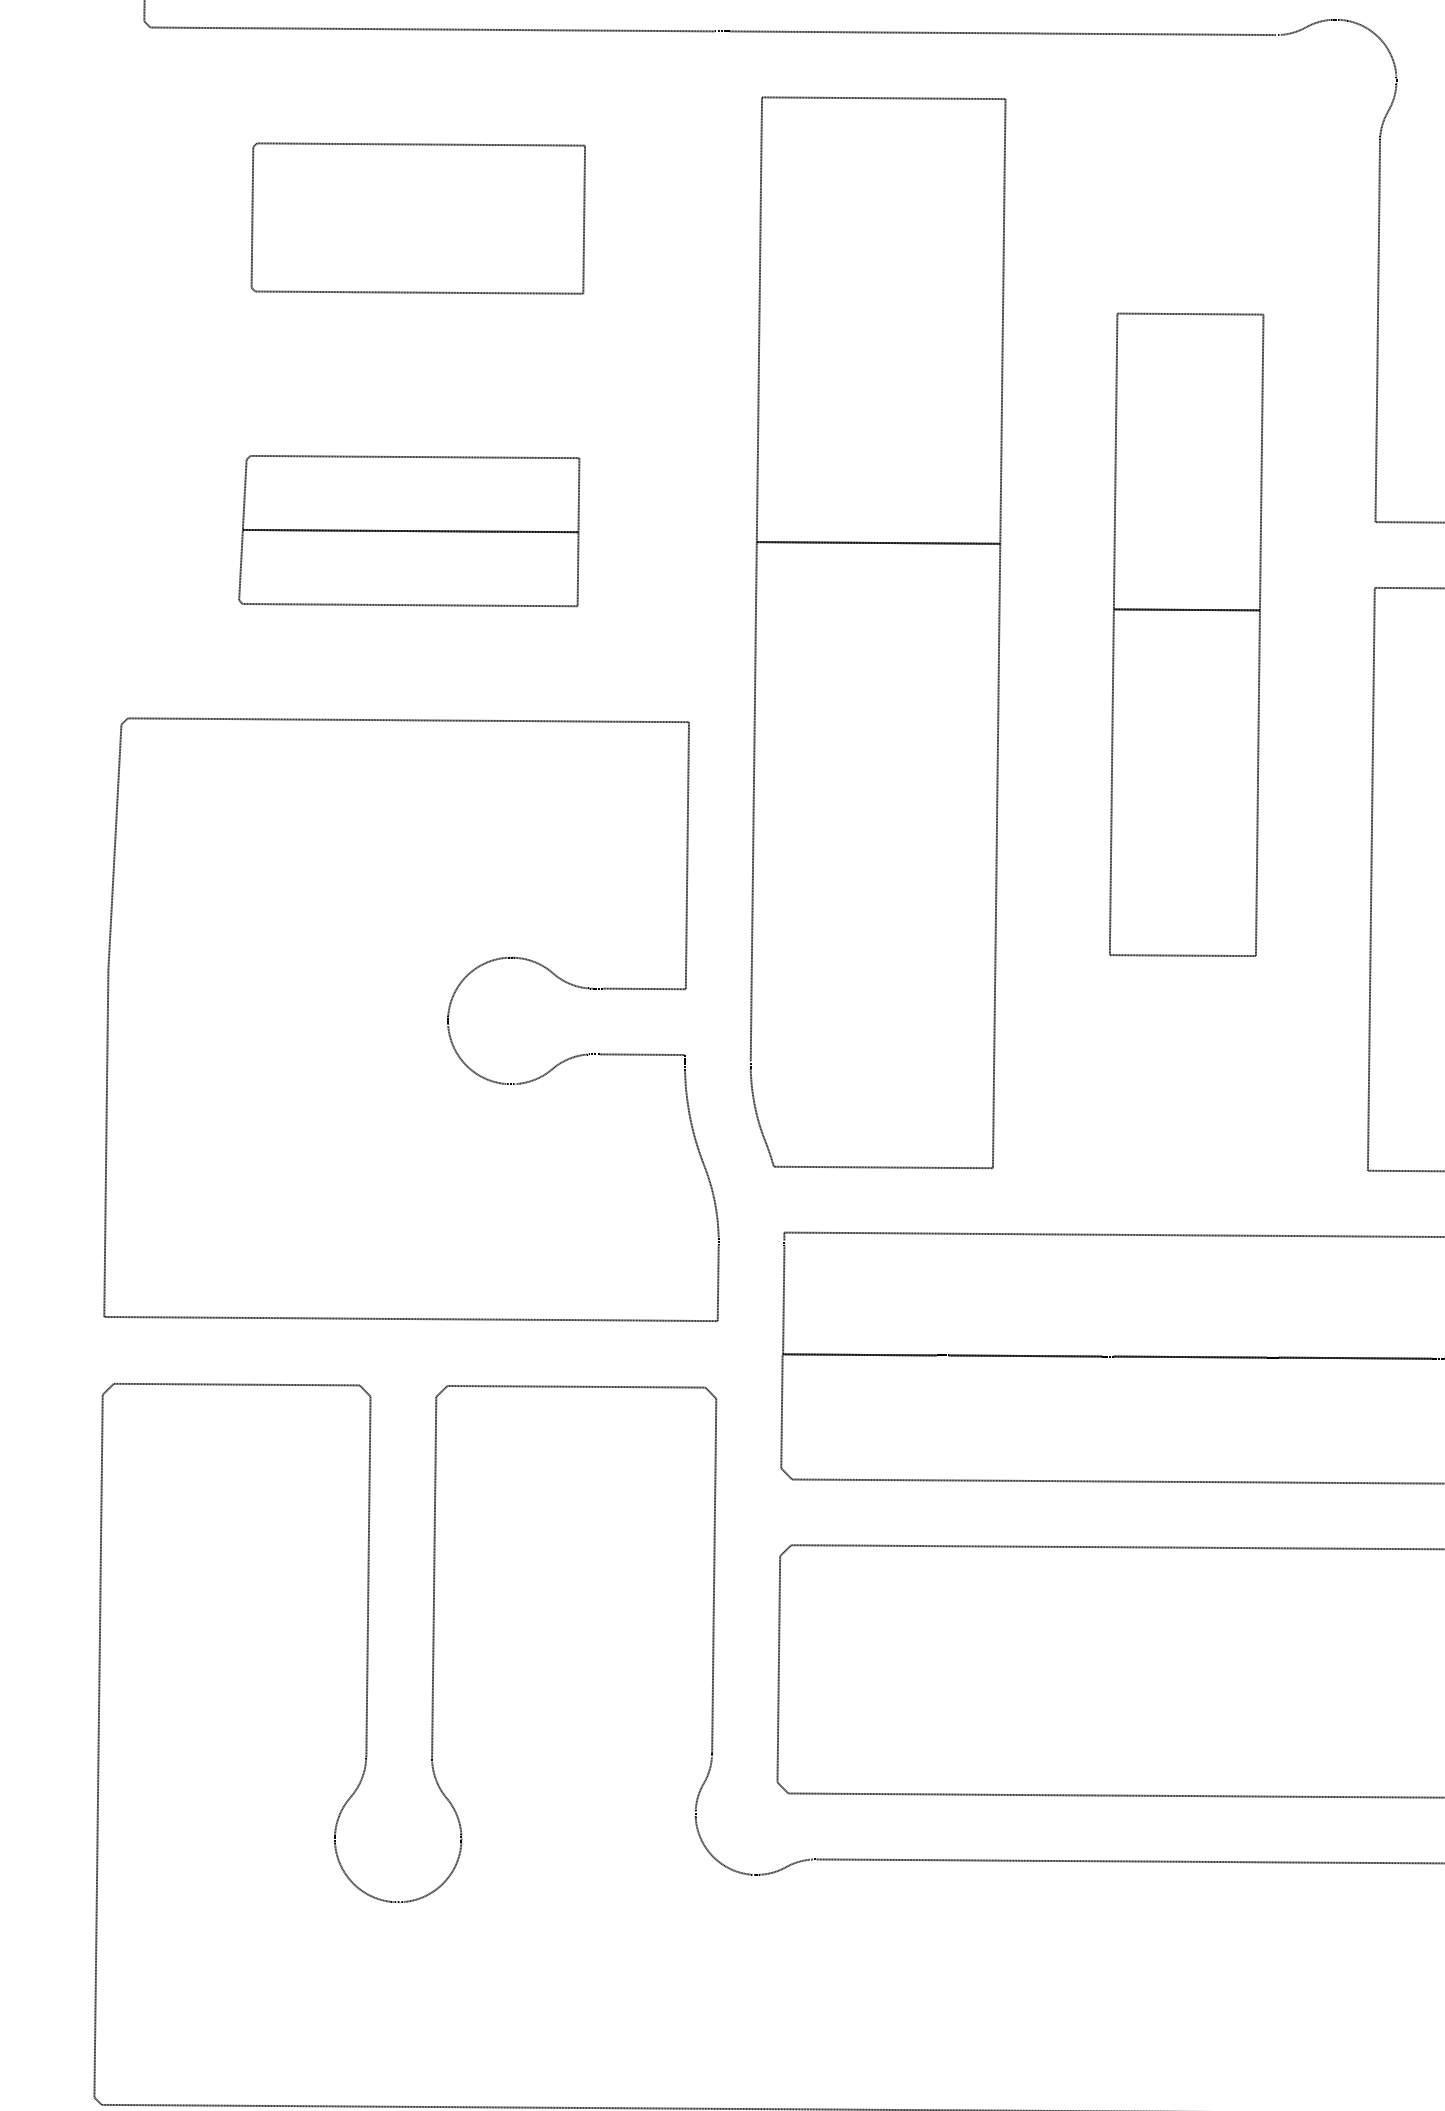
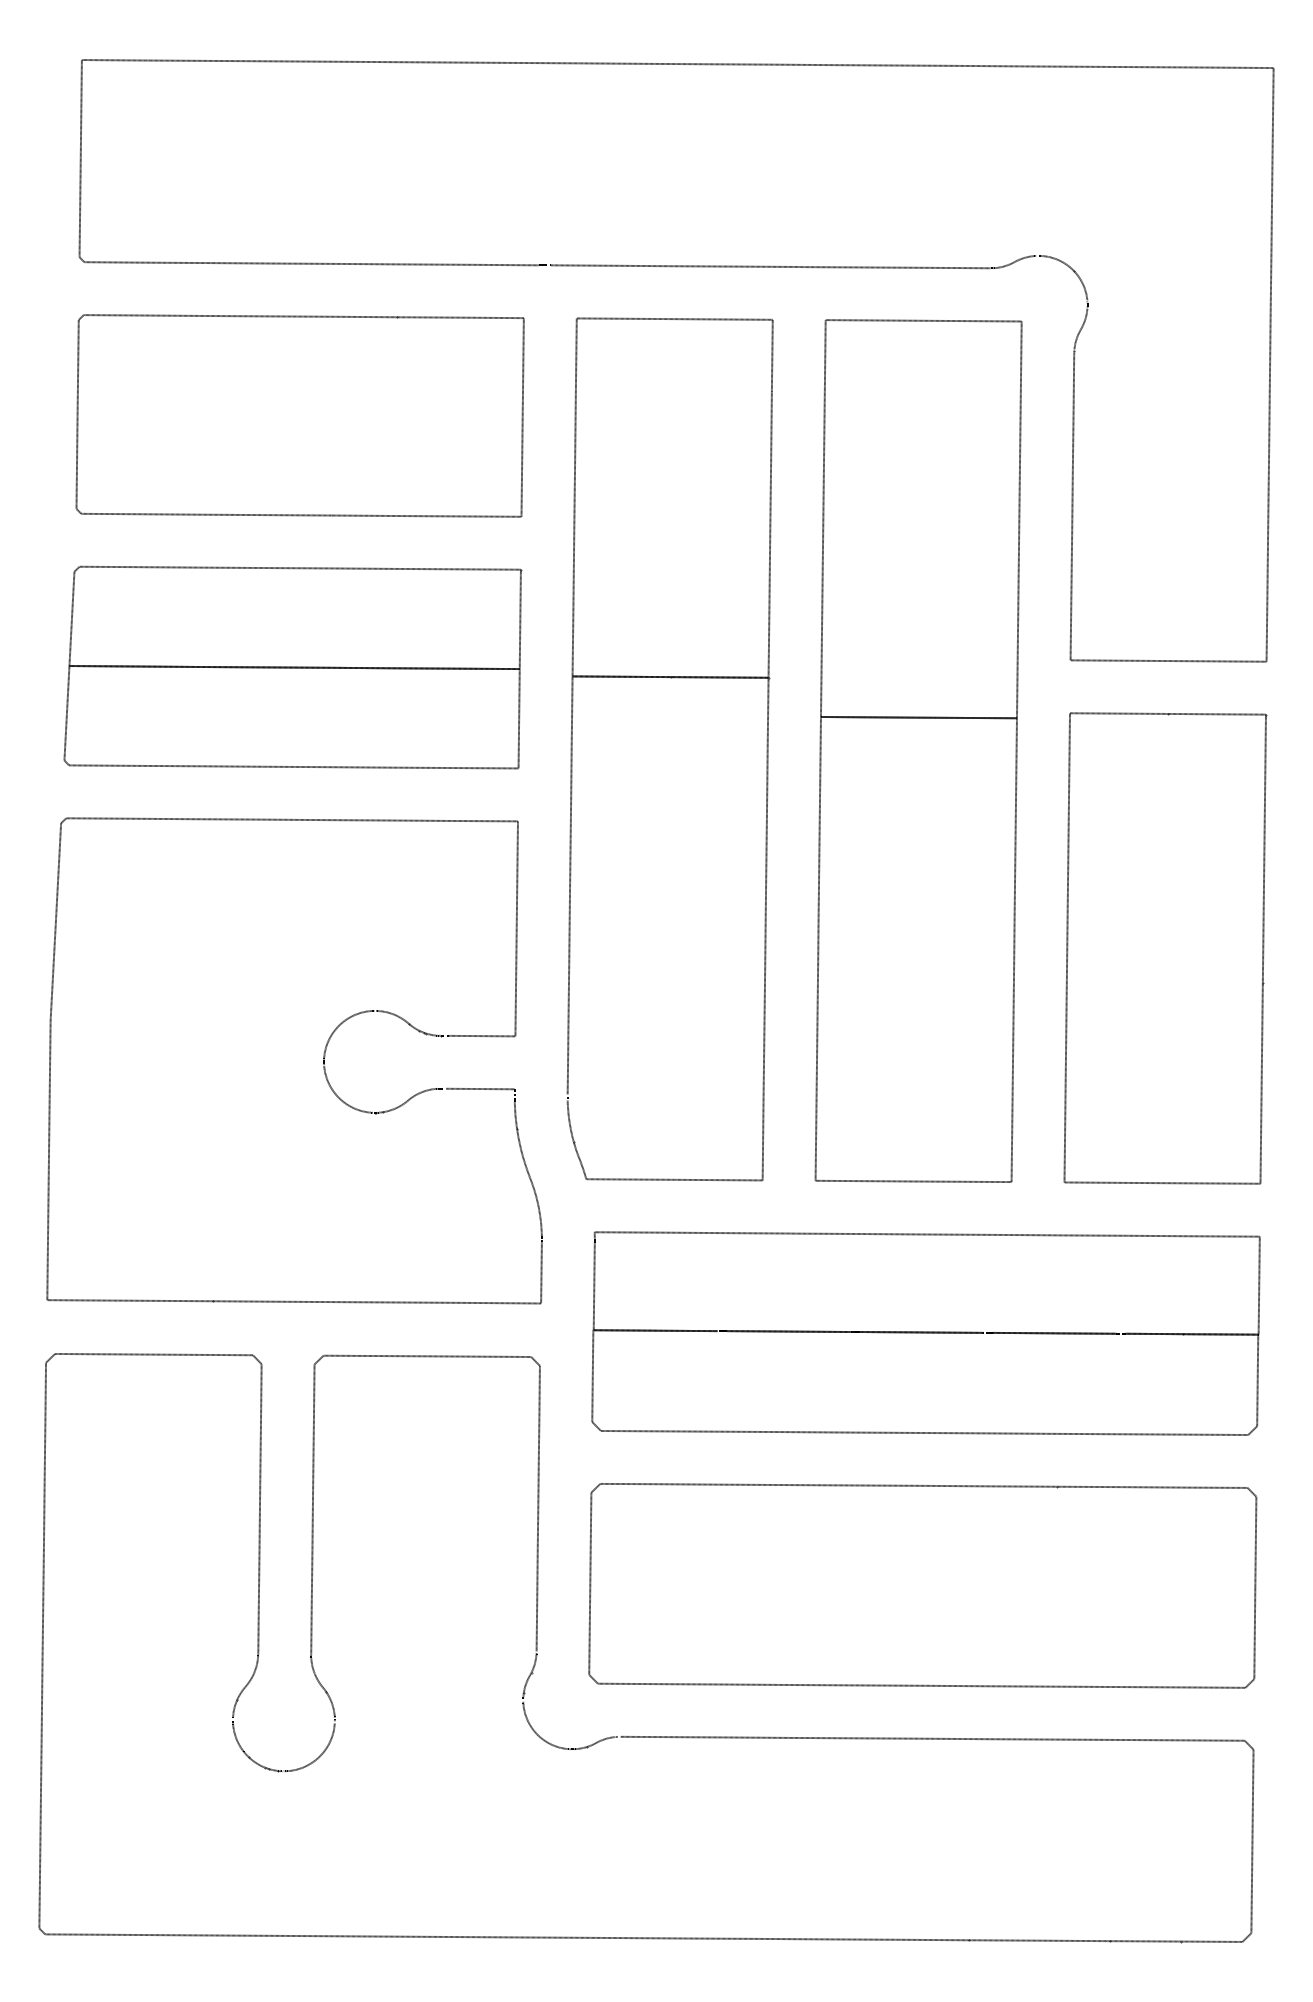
part: (417, 217) -> (299, 415), size x1.67
part: (408, 531) -> (292, 667), size x1.67
part: (1186, 634) -> (918, 750), size x1.67

